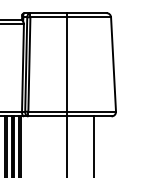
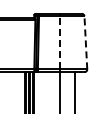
line: (66, 63) -> (59, 42), solid -> dashed
line: (112, 63) -> (85, 42), solid -> dashed

